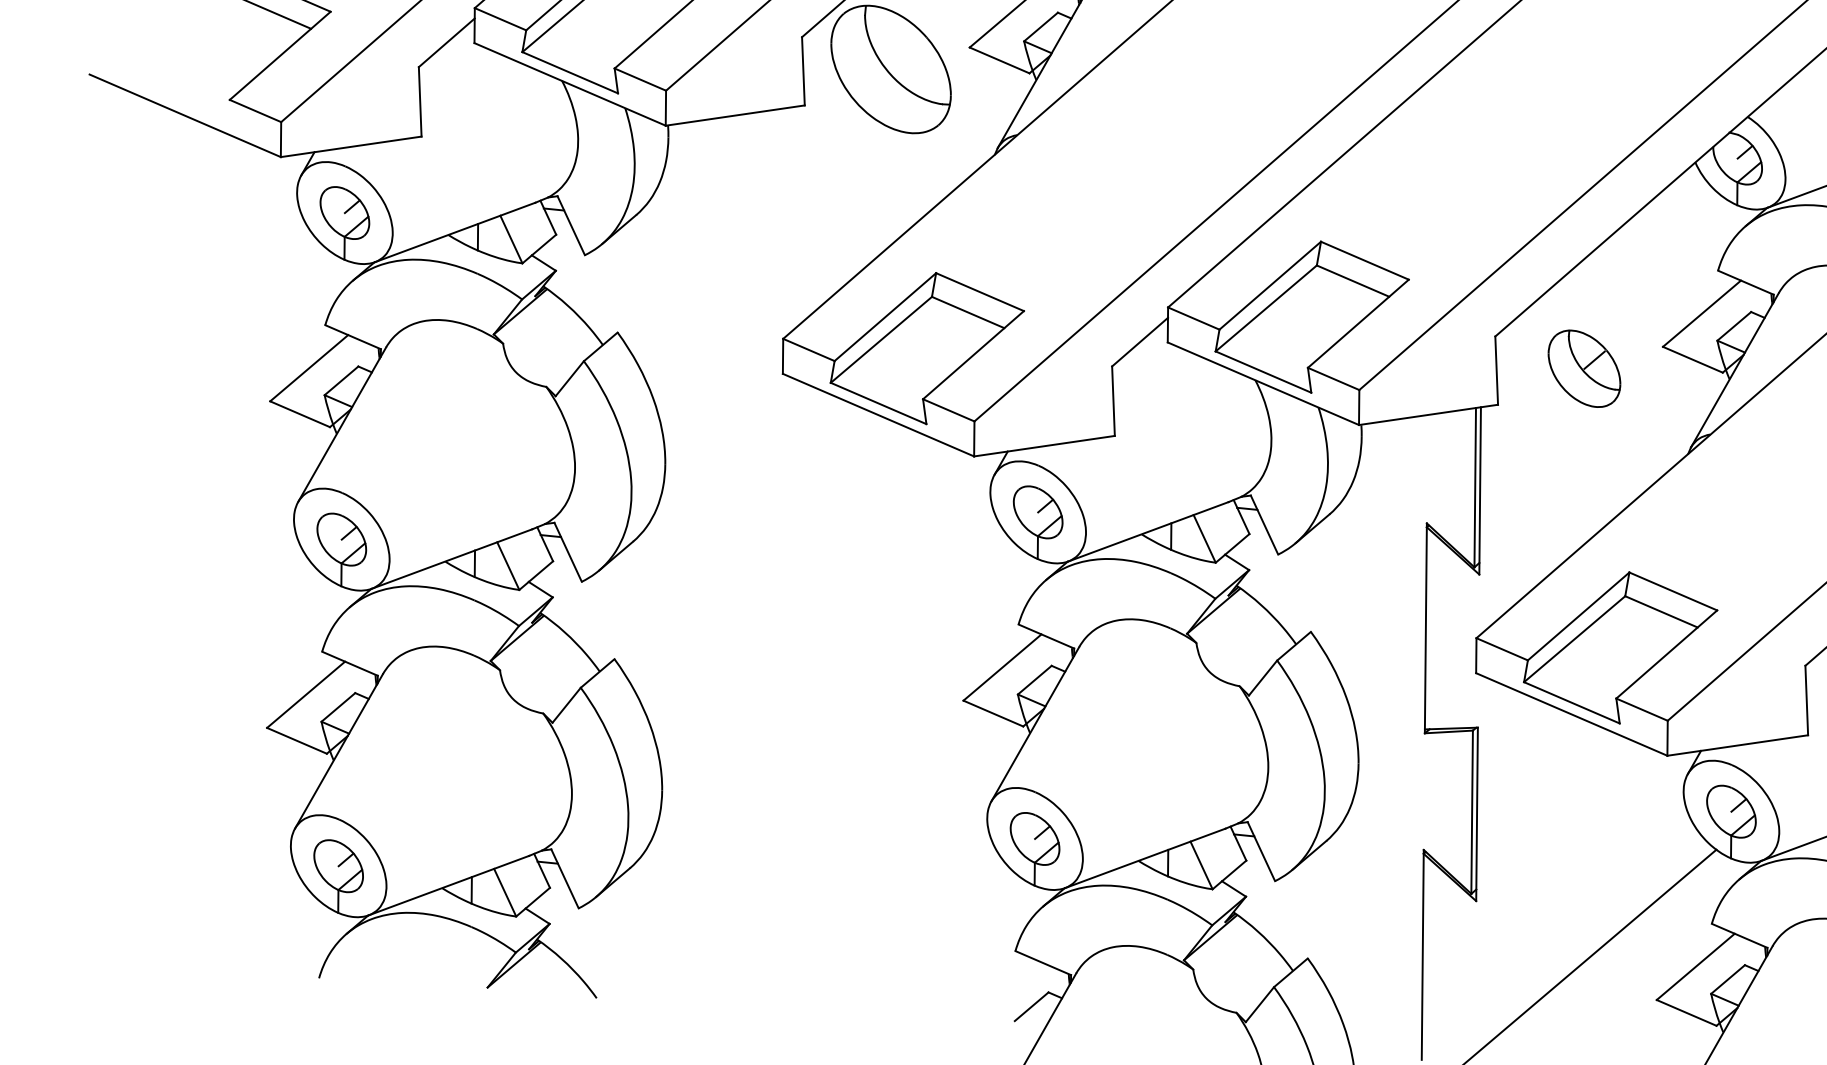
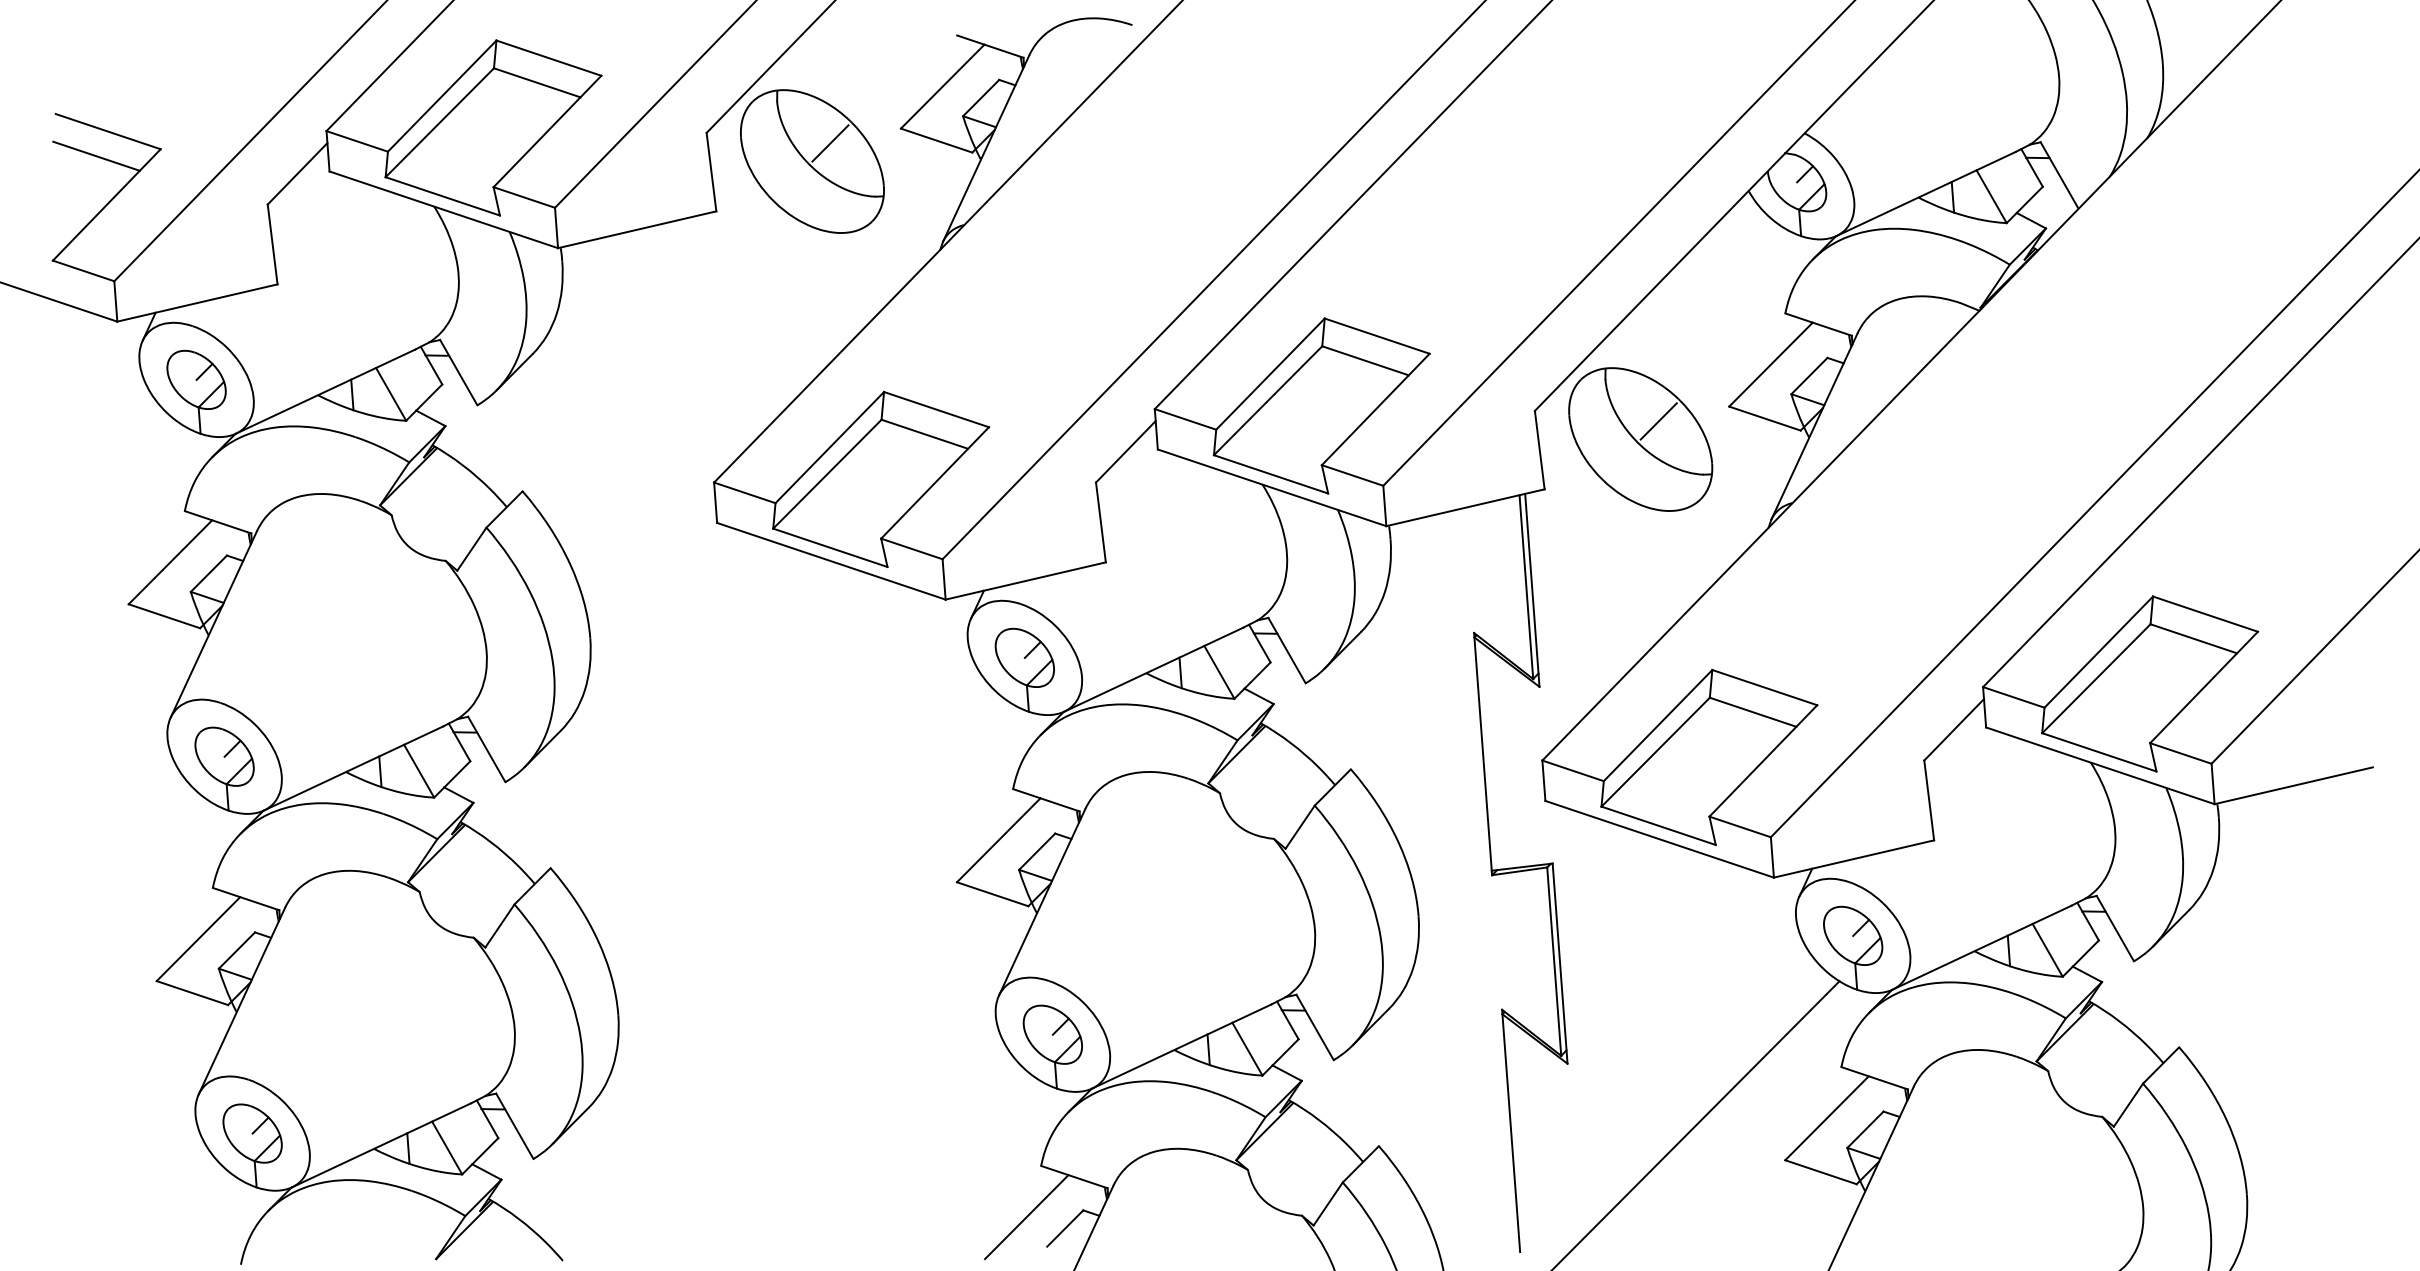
line: (907, 55) -> (830, 143), added
part: (1584, 368) -> (1640, 439), size x1.67
line: (999, 994) -> (1026, 1217), added

